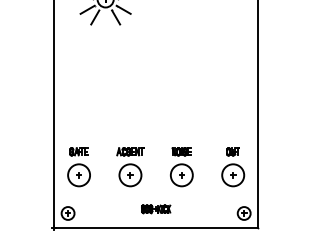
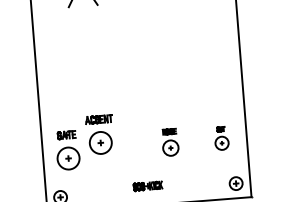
part: (130, 167) -> (100, 135), moved
part: (181, 167) -> (170, 142), size x0.7
part: (233, 167) -> (221, 138), size x0.6

